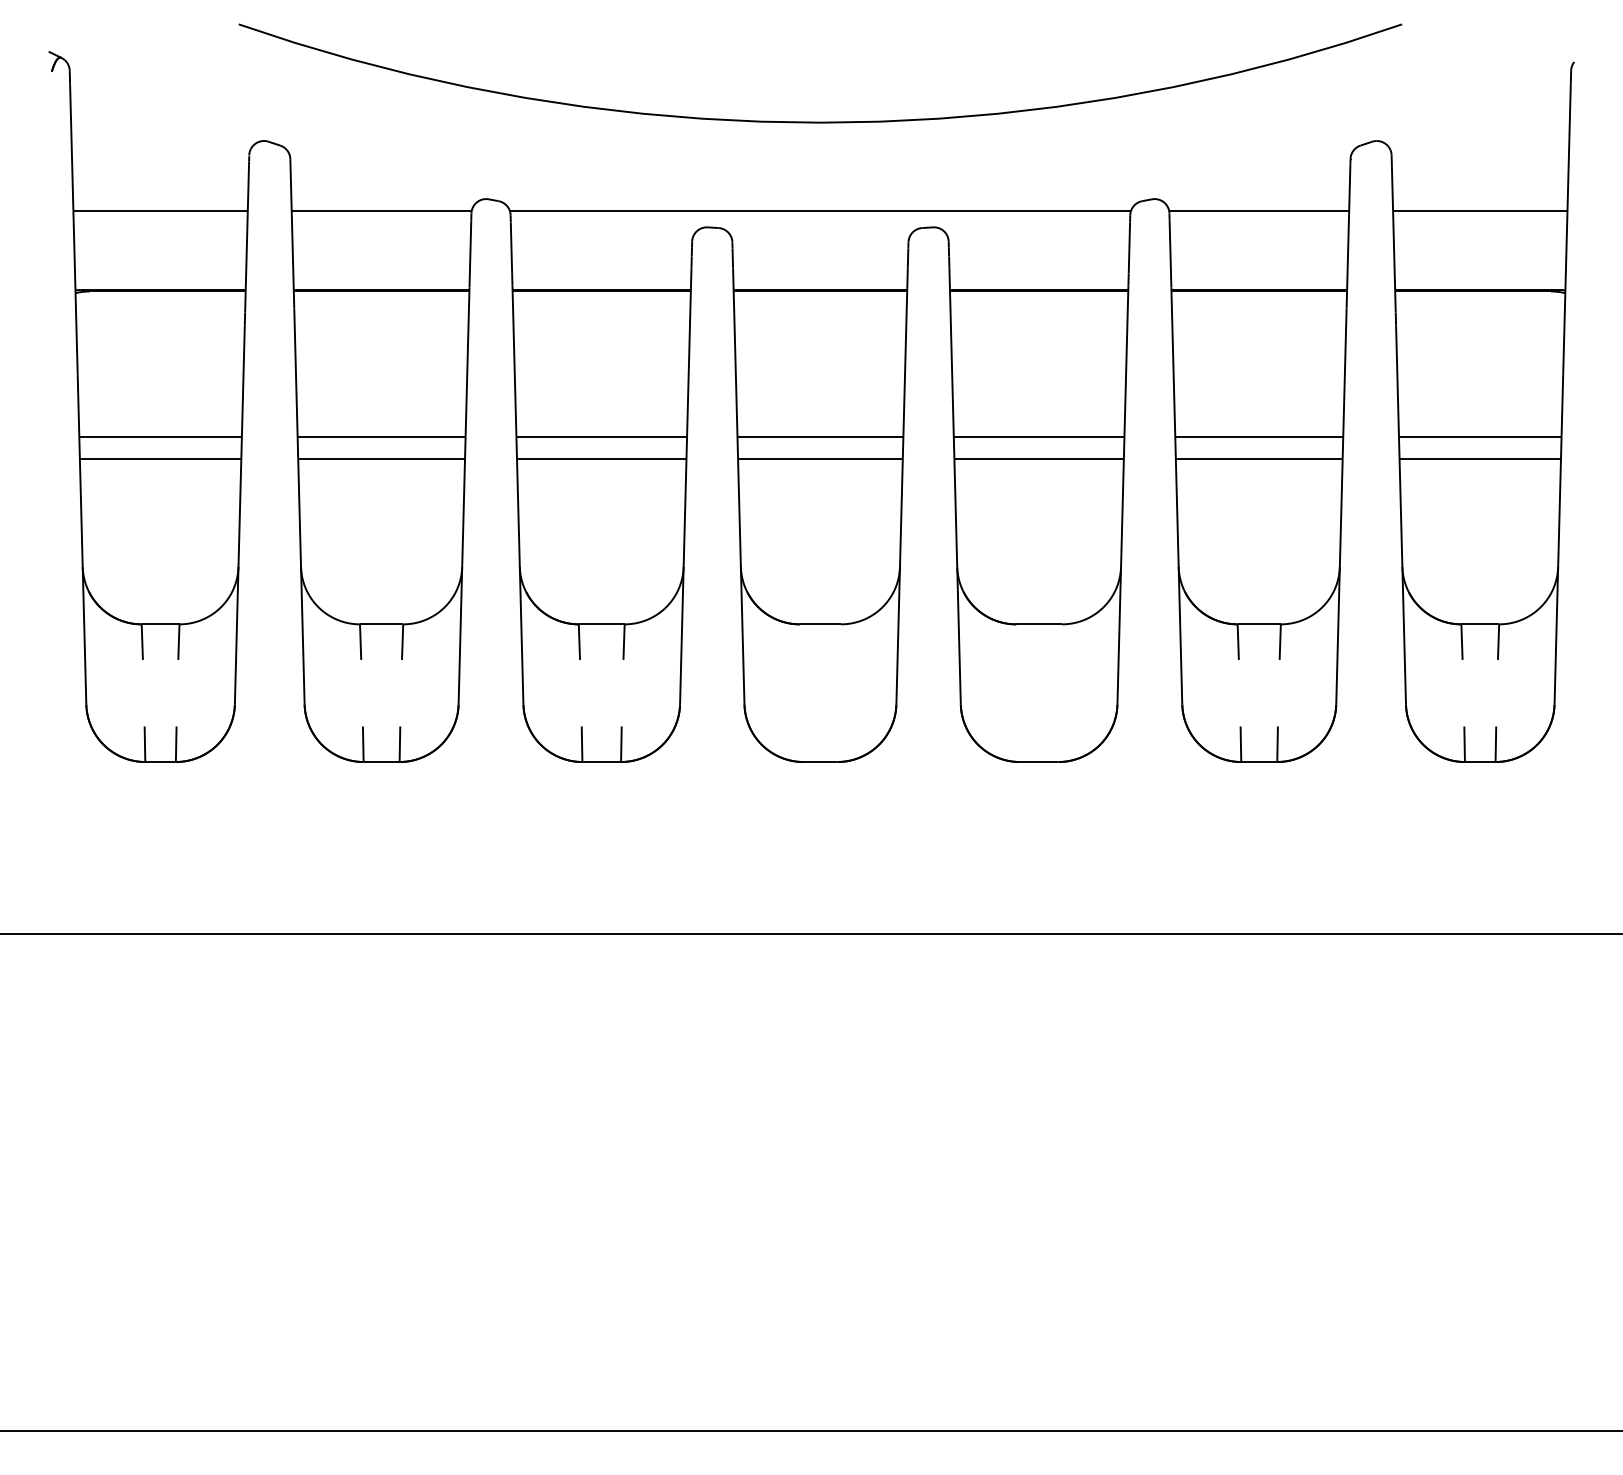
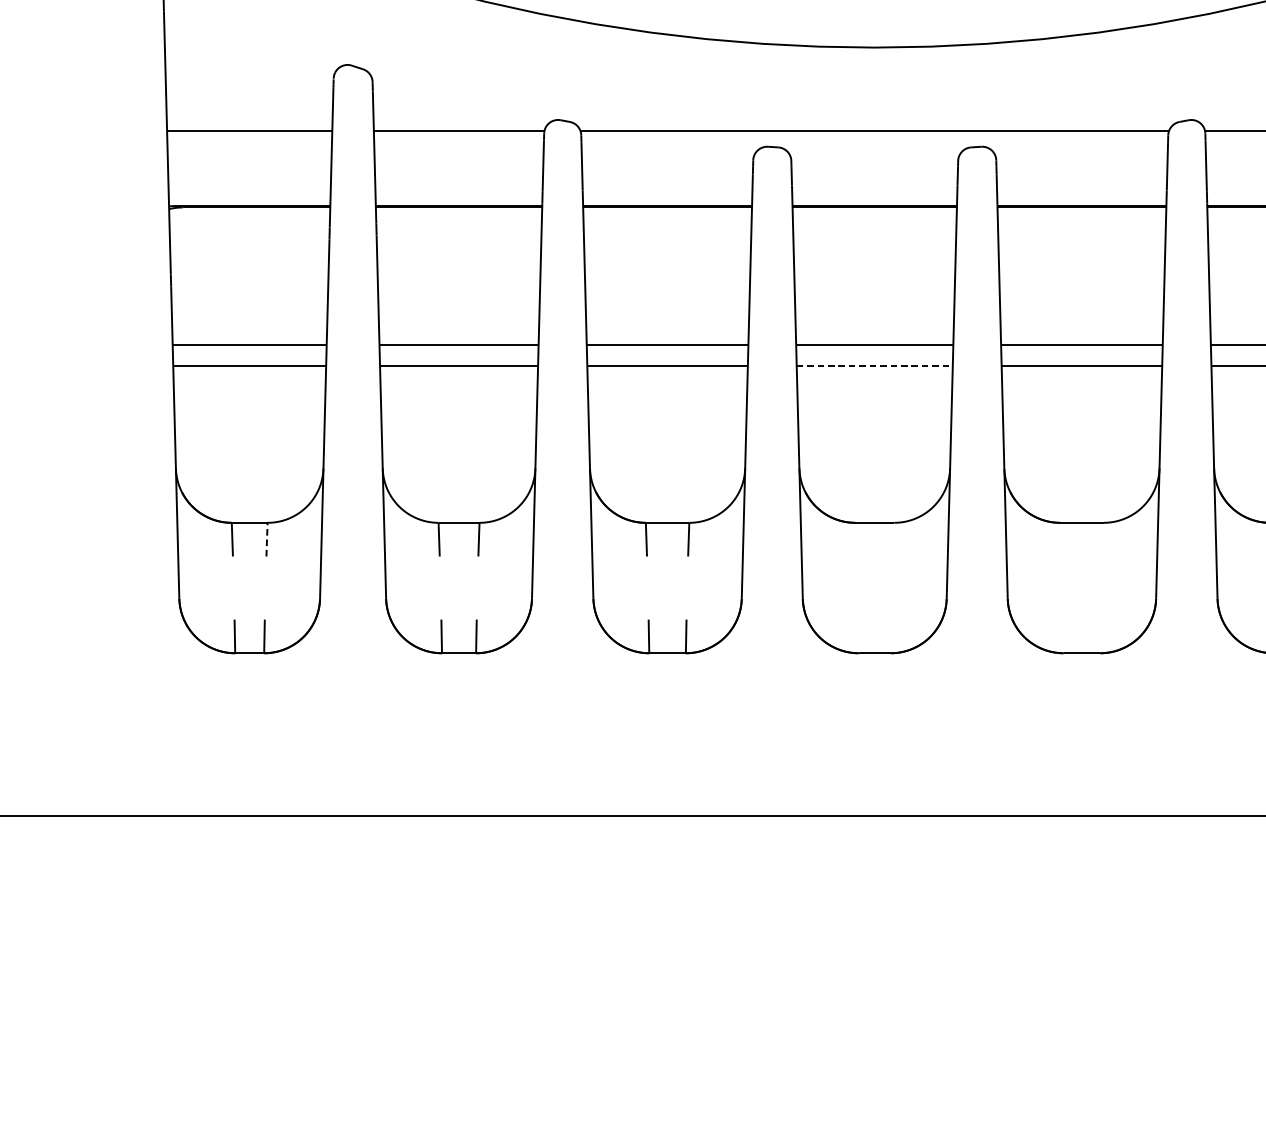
line: (820, 458) -> (874, 365), solid -> dashed
line: (178, 642) -> (266, 540), solid -> dashed

